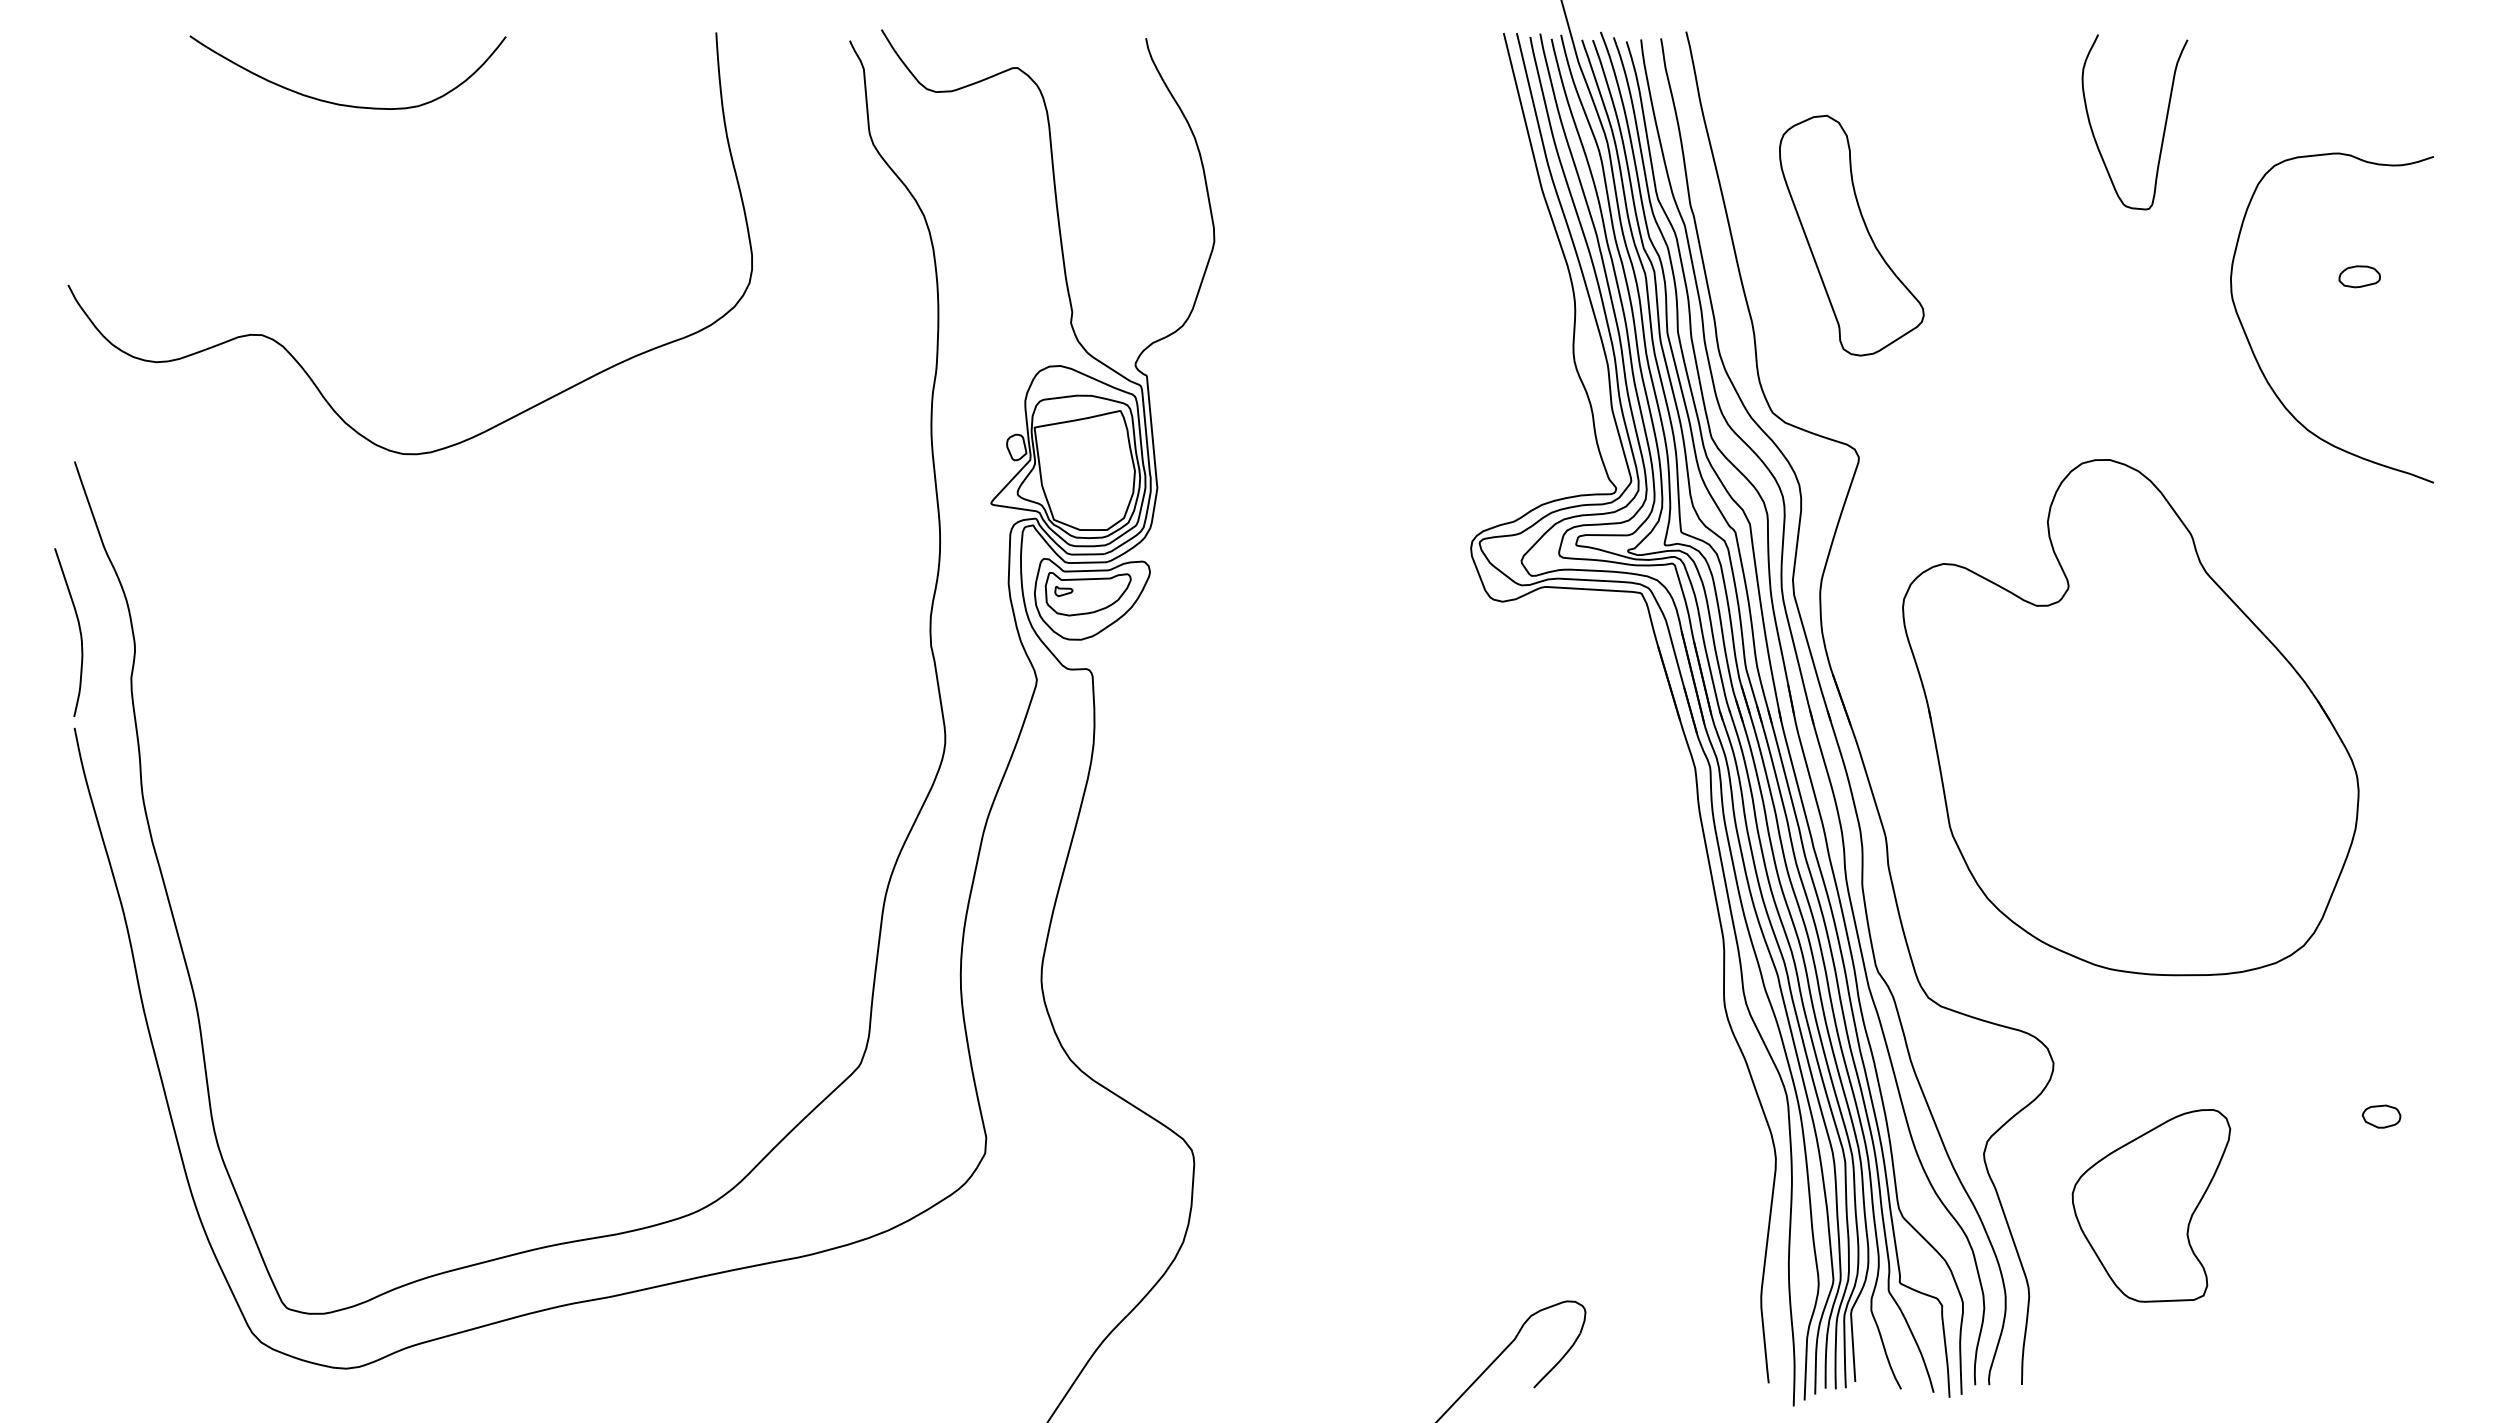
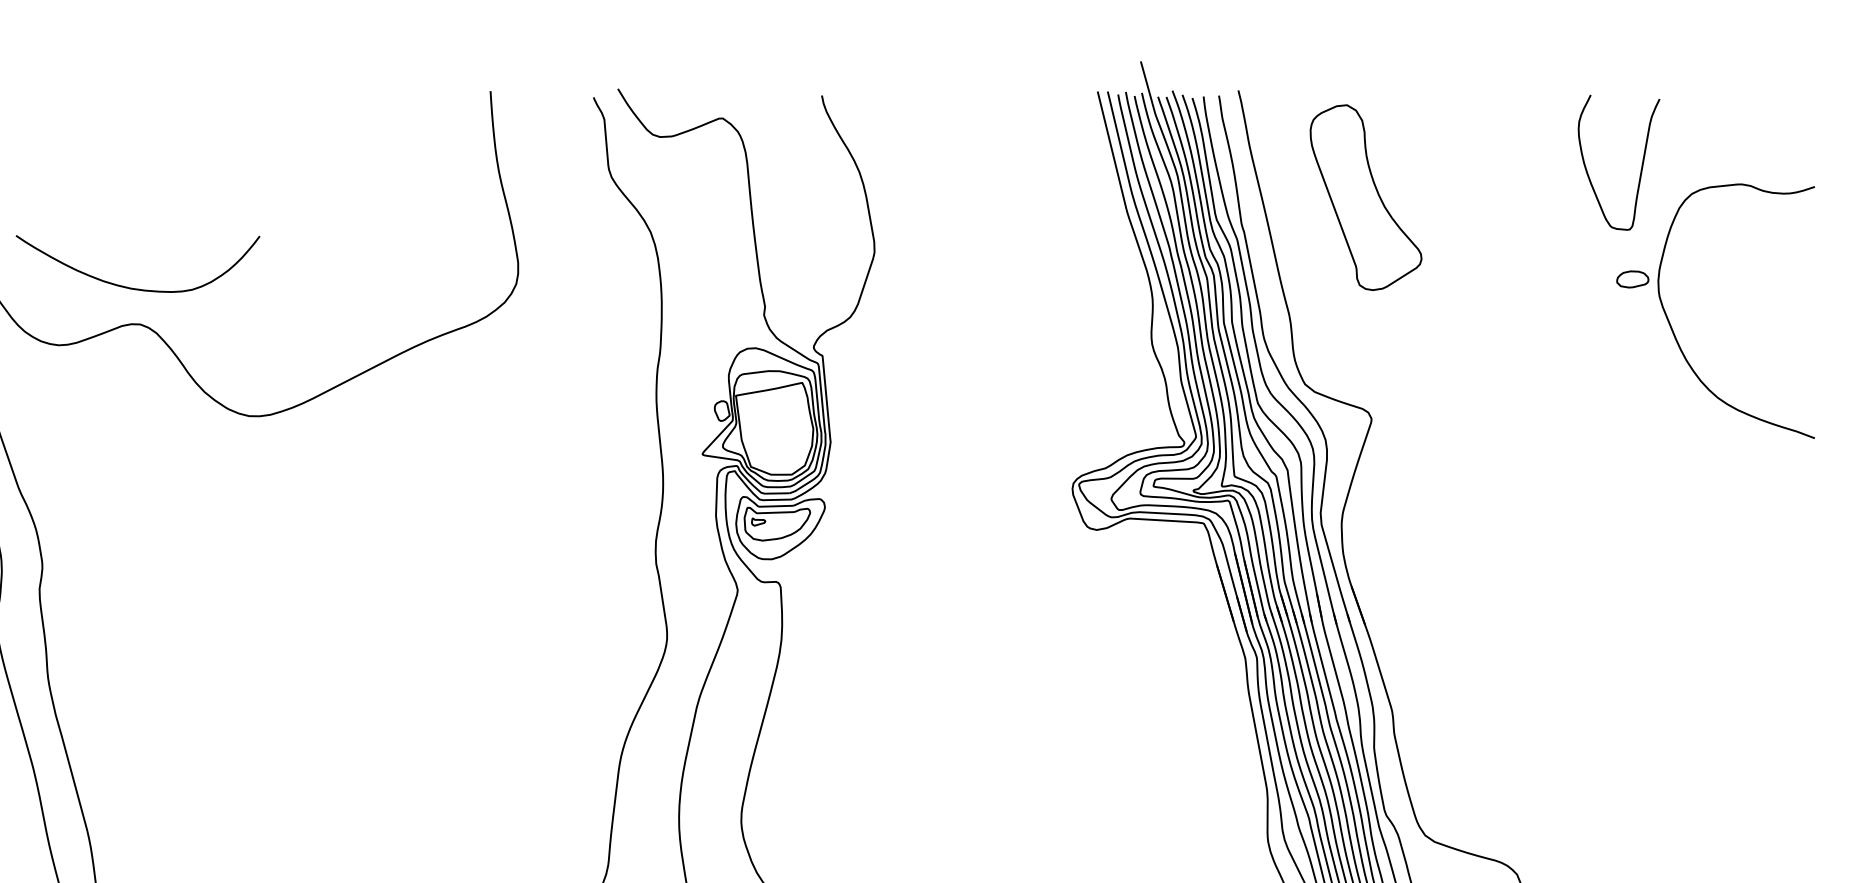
curve: (339, 103) -> (131, 287), moved
curve: (2163, 129) -> (1641, 168), moved
part: (1851, 235) -> (1365, 197), moved
part: (2359, 276) -> (1632, 279), moved
part: (2130, 717) -> (1580, 619), removed

